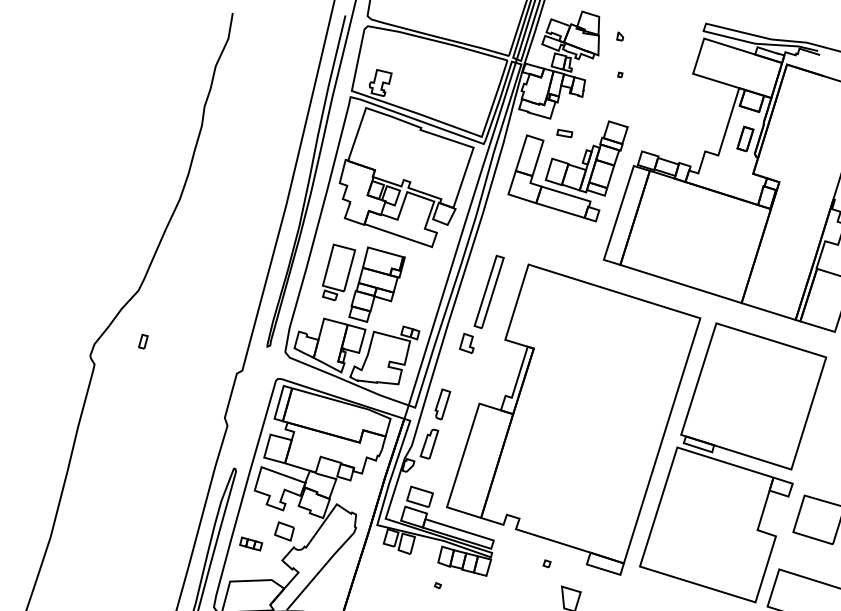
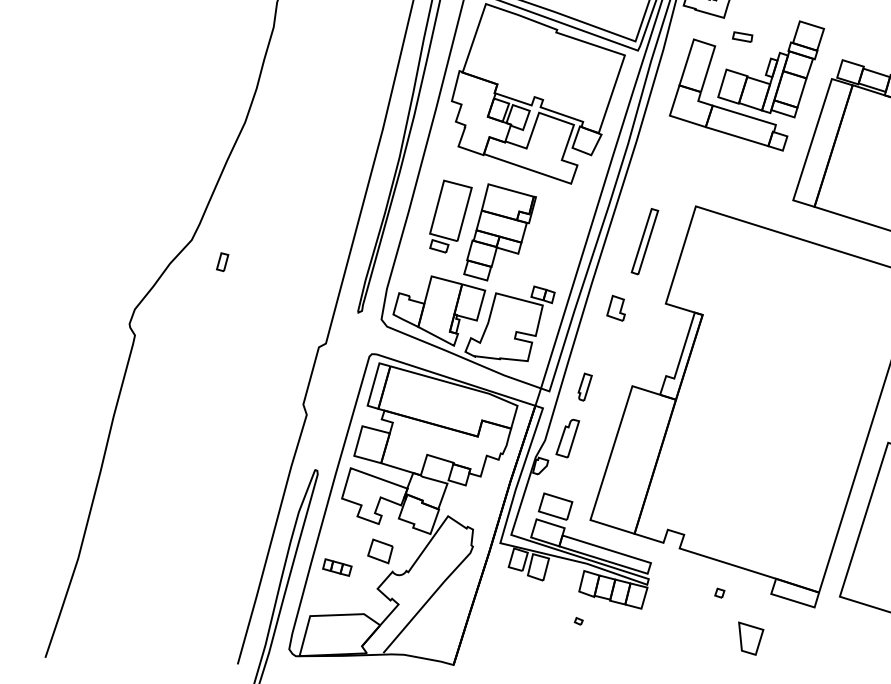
part: (488, 291) -> (644, 241), size x0.7
part: (143, 341) -> (222, 261), moved
part: (442, 404) -> (584, 387), size x0.7

